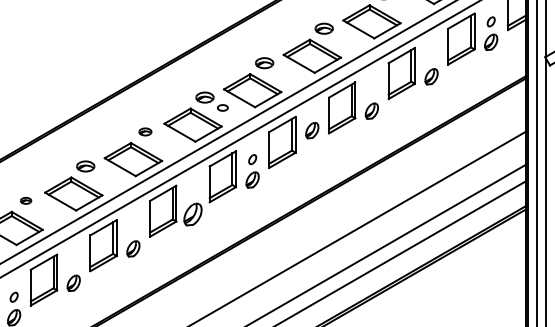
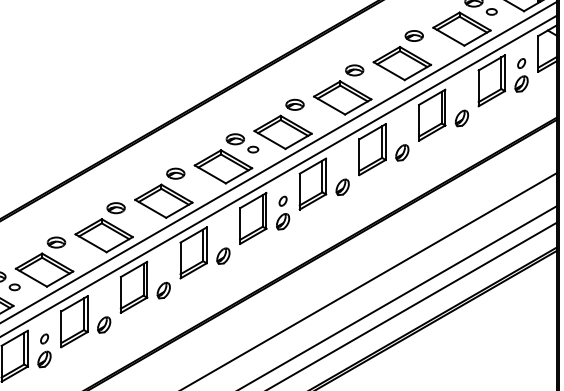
part: (312, 129) -> (342, 186), moved
part: (145, 131) -> (175, 173), size x1.43
part: (26, 200) -> (56, 242), size x1.67
part: (193, 213) -> (223, 255), size x0.71

